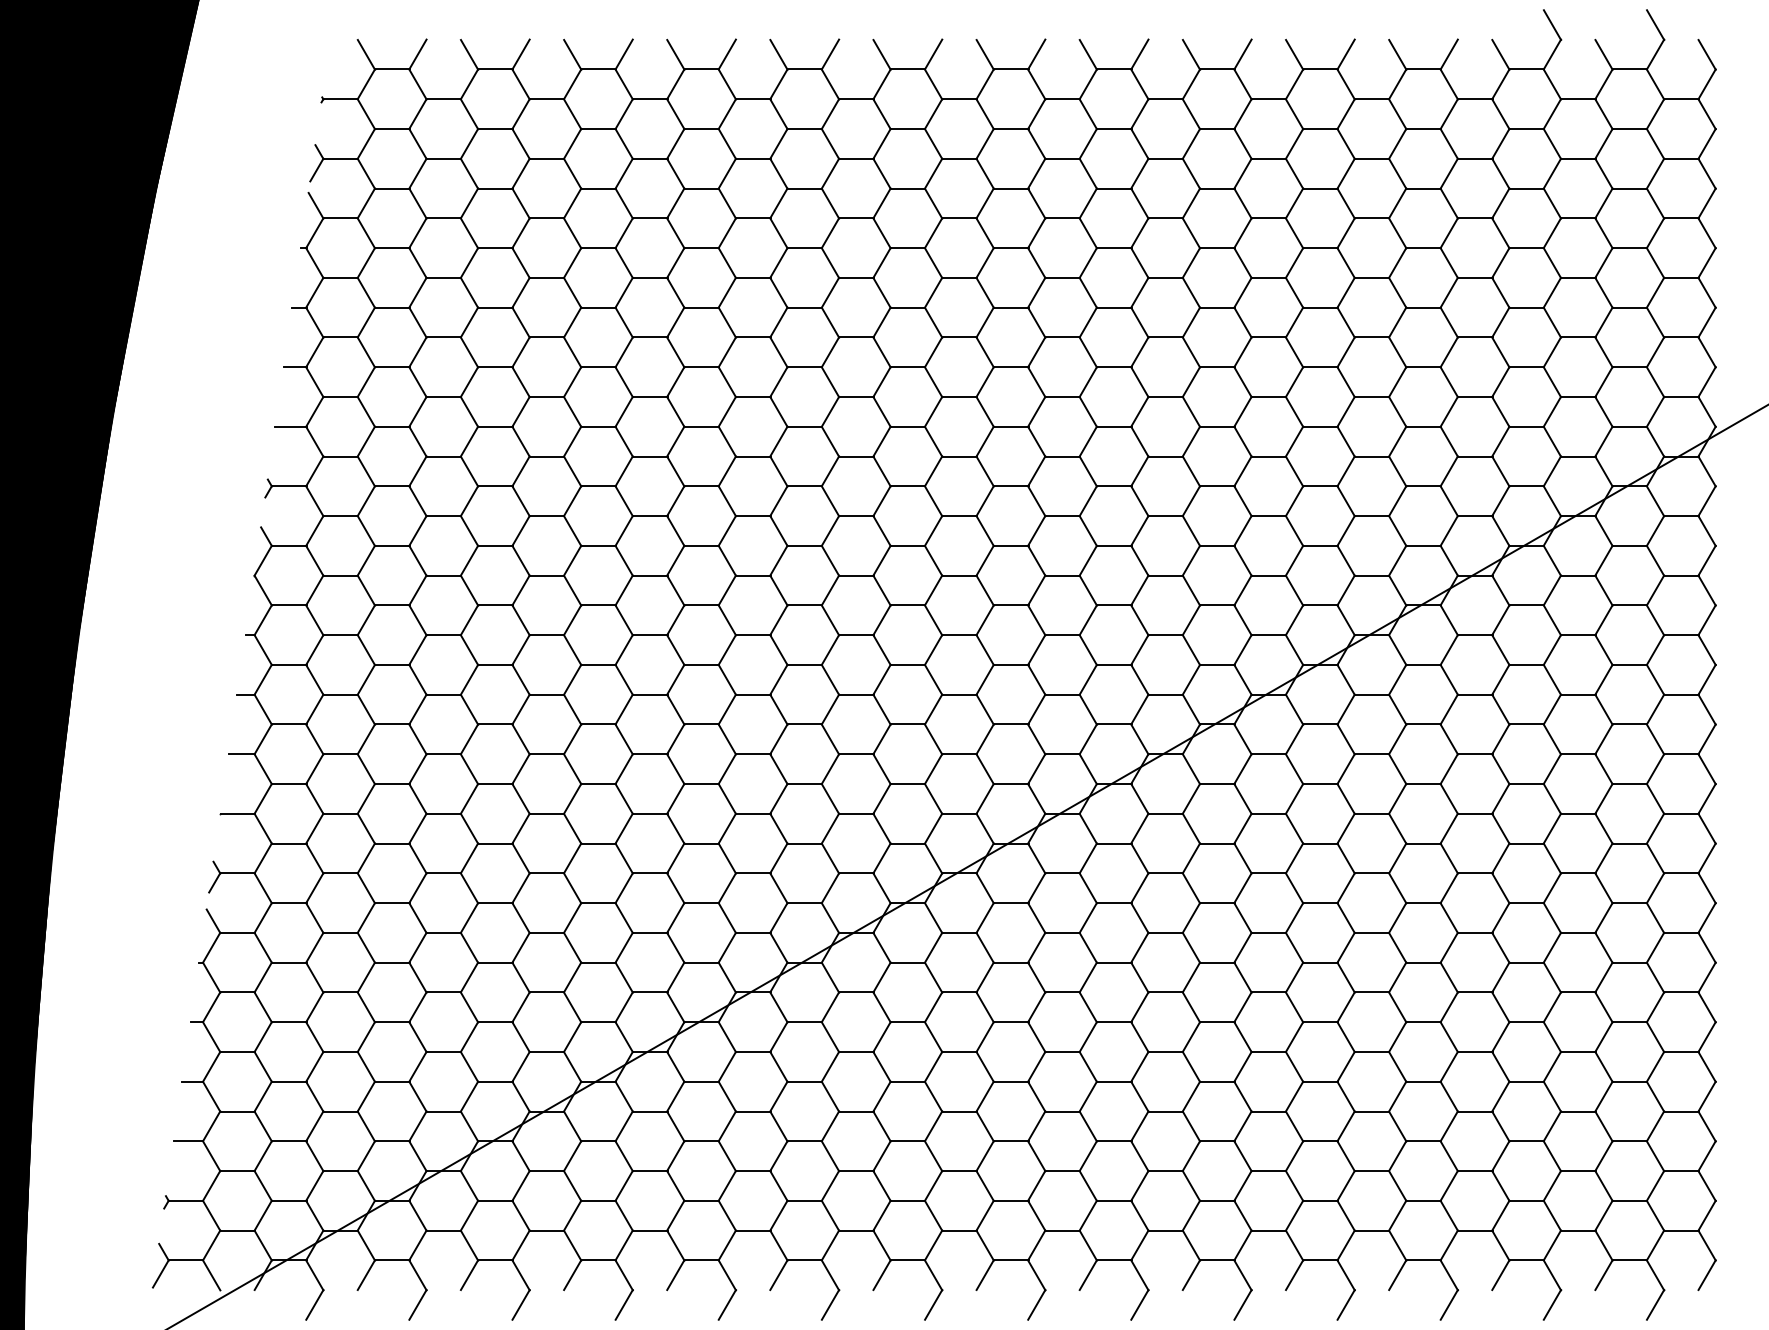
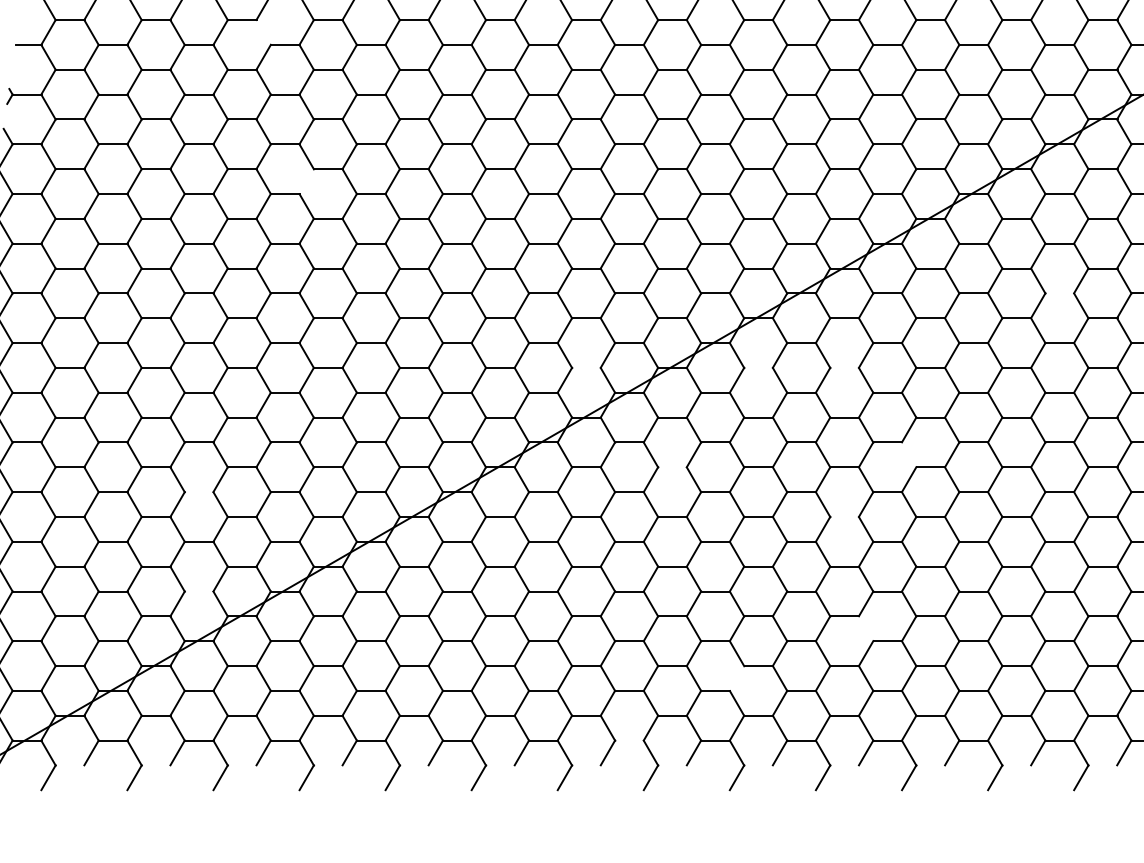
line: (572, 412) -> (263, 33), removed
line: (623, 590) -> (306, 181), removed
line: (1526, 724) -> (1059, 293), removed
line: (959, 813) -> (586, 367), removed
line: (1165, 813) -> (758, 367), removed
line: (1268, 813) -> (844, 367), removed
line: (1345, 918) -> (908, 455), removed
line: (1062, 932) -> (672, 466), removed
line: (495, 962) -> (199, 492), removed
line: (1268, 992) -> (844, 517), removed
line: (495, 1081) -> (199, 591), removed
line: (1294, 1126) -> (866, 628), removed
line: (1139, 1185) -> (736, 678), removed
line: (1011, 1260) -> (629, 740), removed

